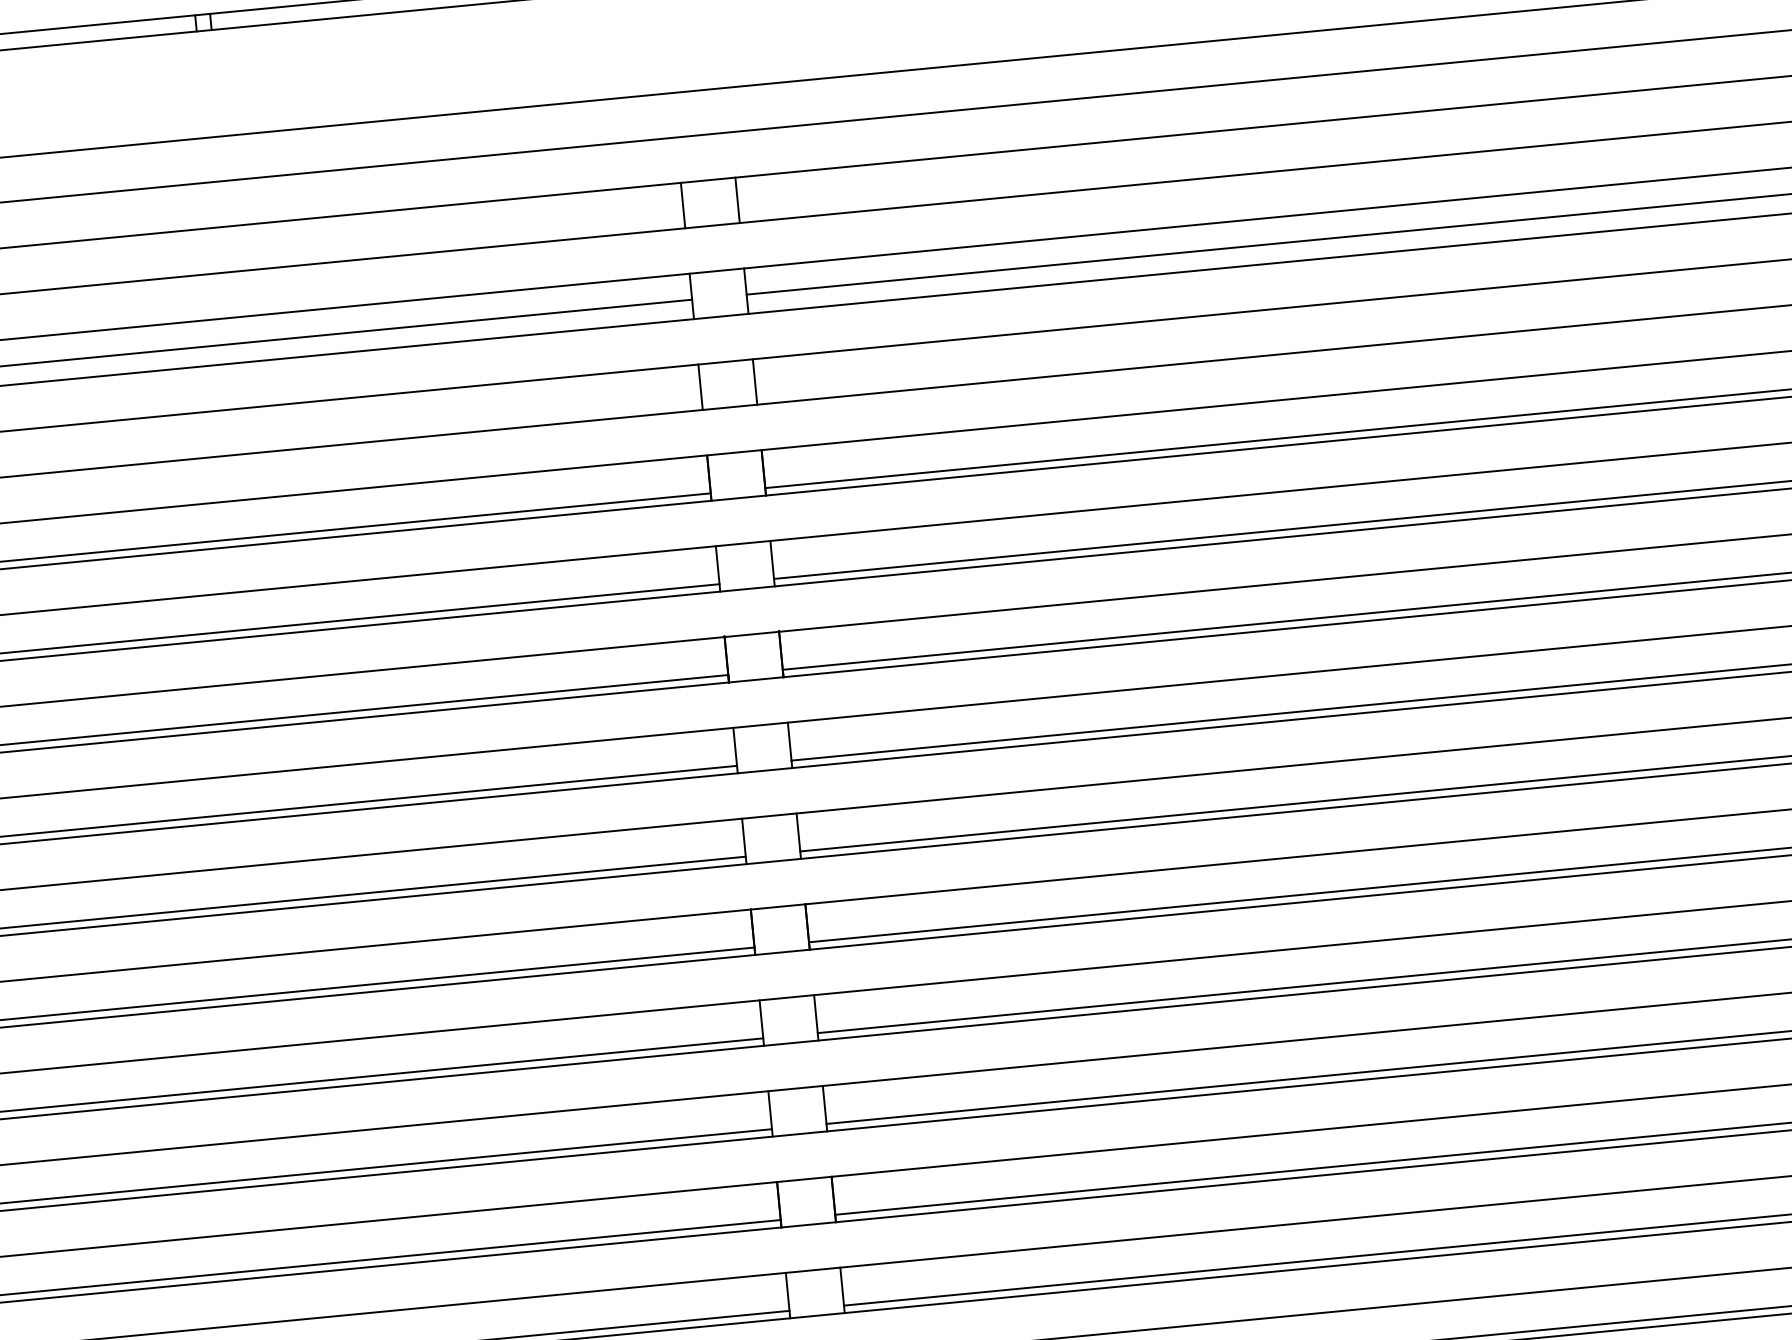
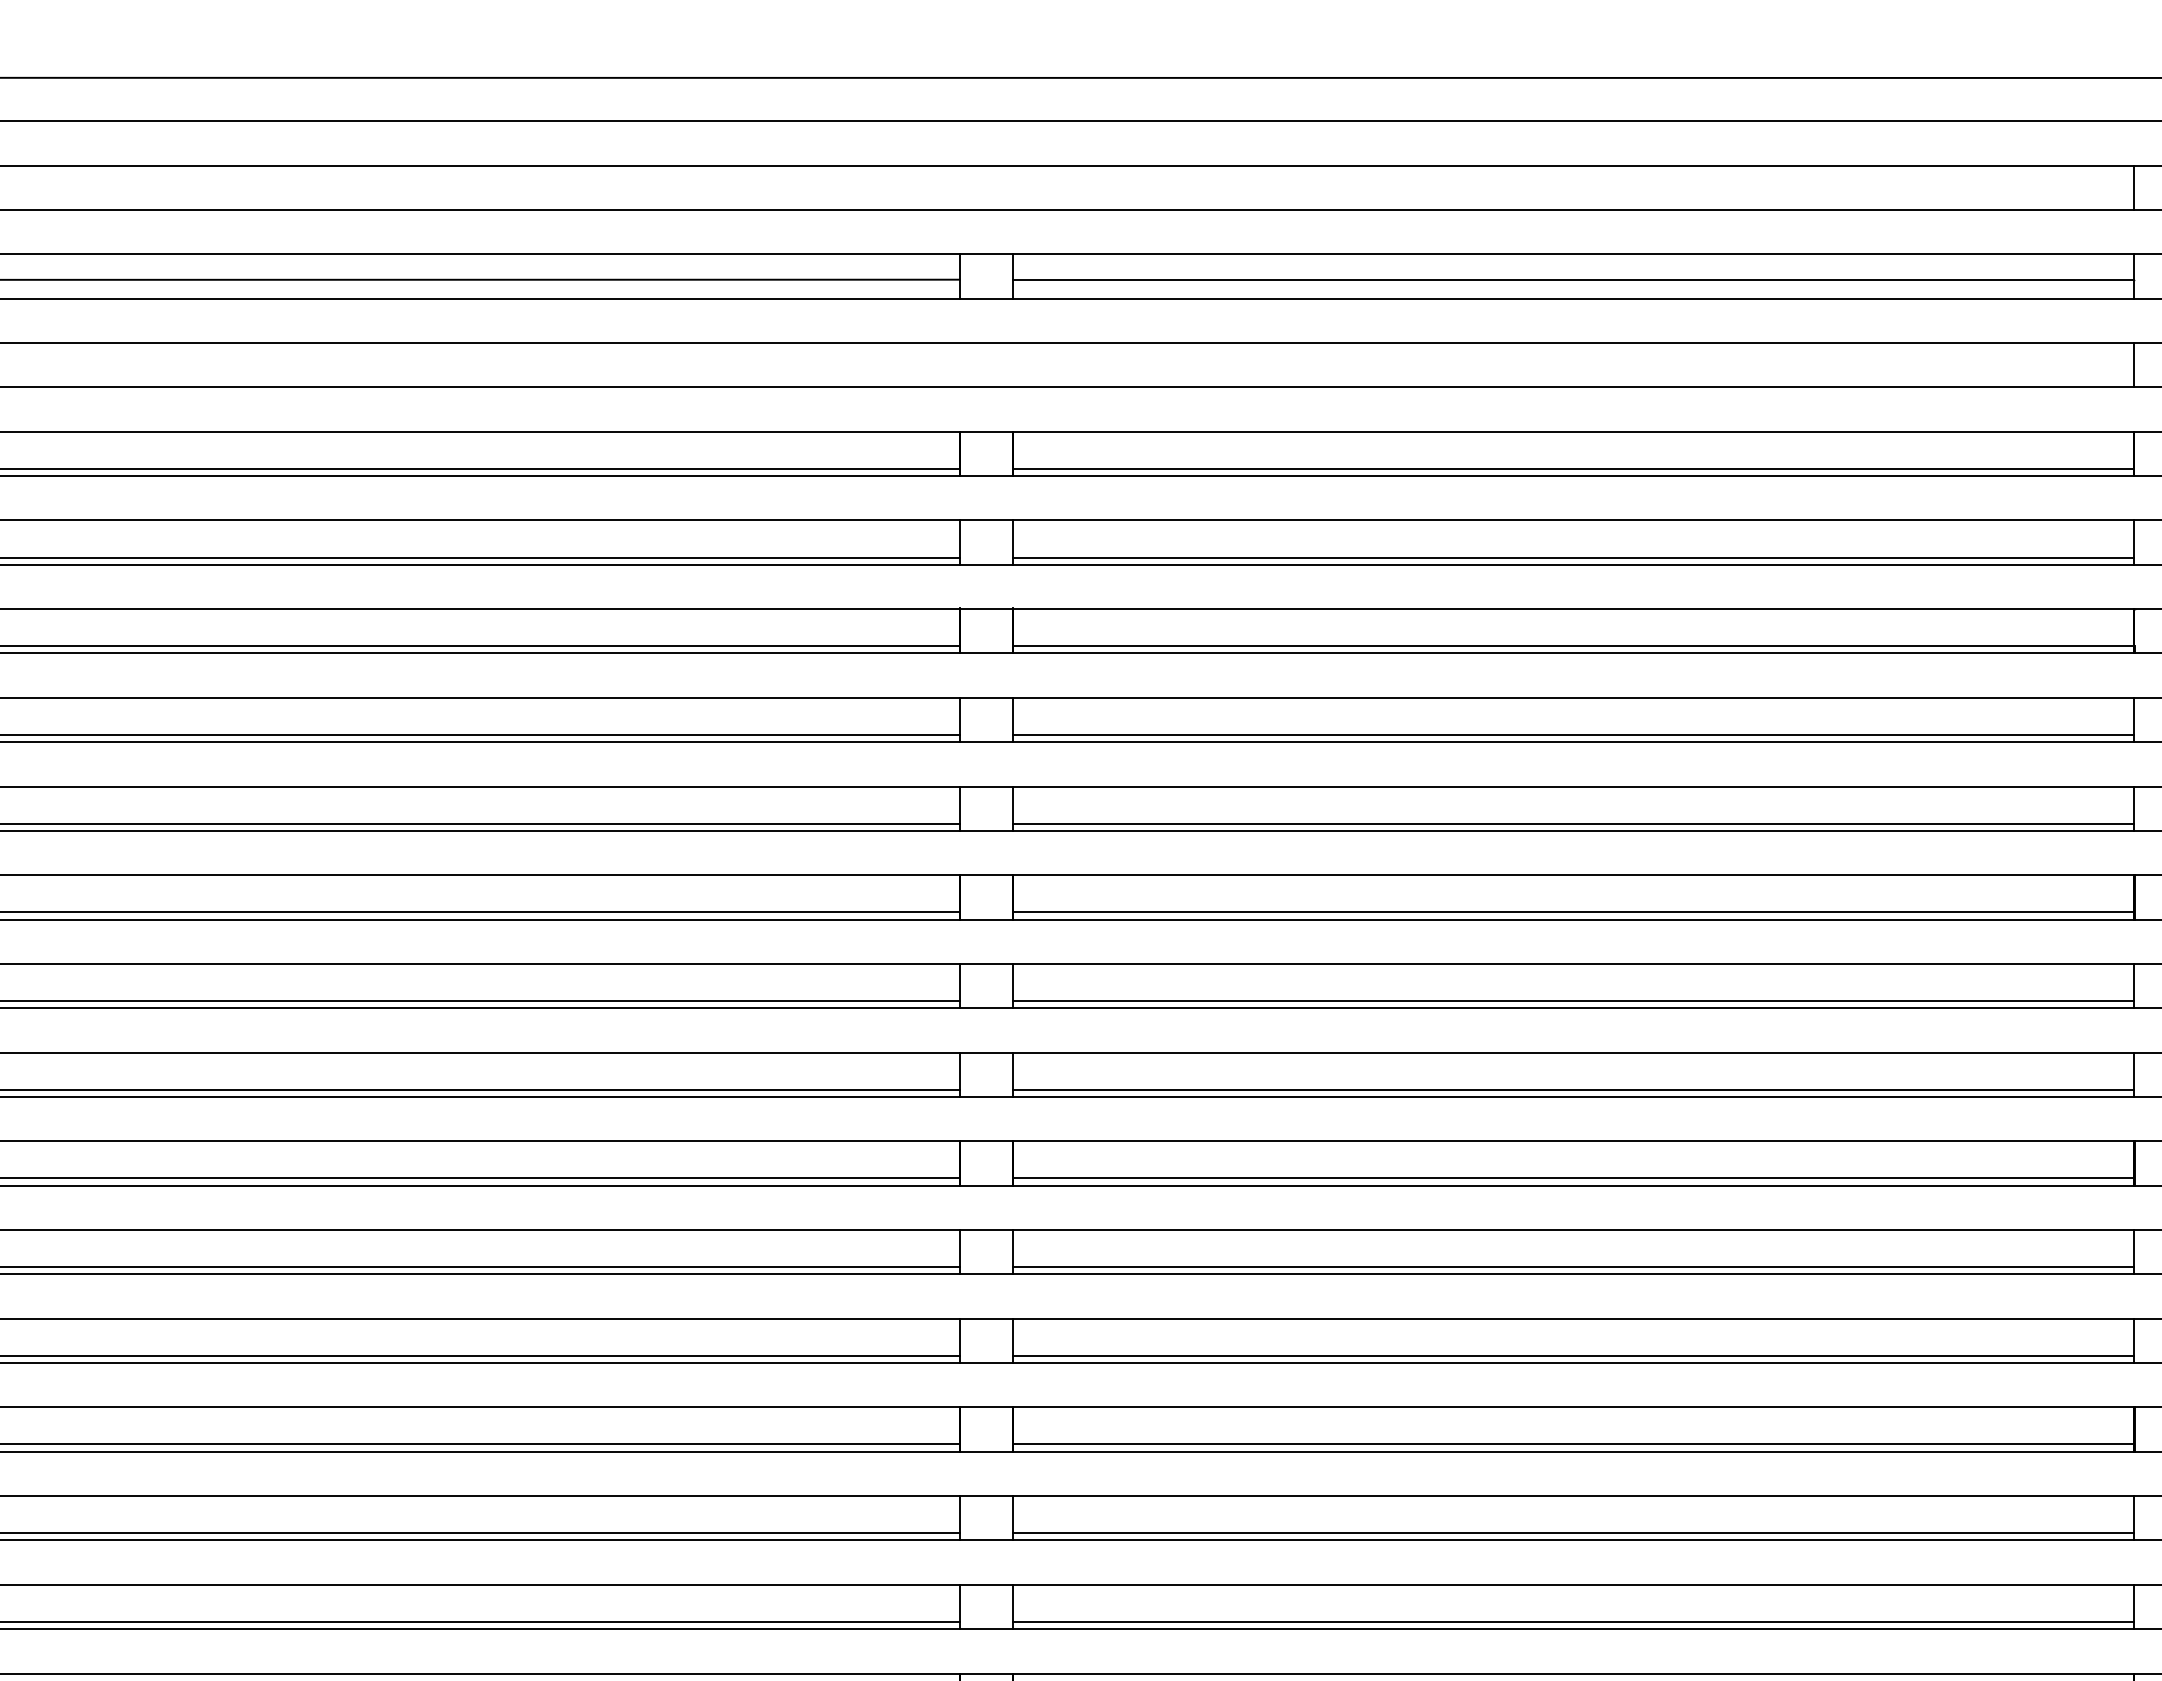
line: (737, 200) -> (1012, 187), removed
line: (683, 205) -> (959, 187), removed
line: (754, 382) -> (1012, 365), removed
line: (700, 387) -> (959, 365), removed

